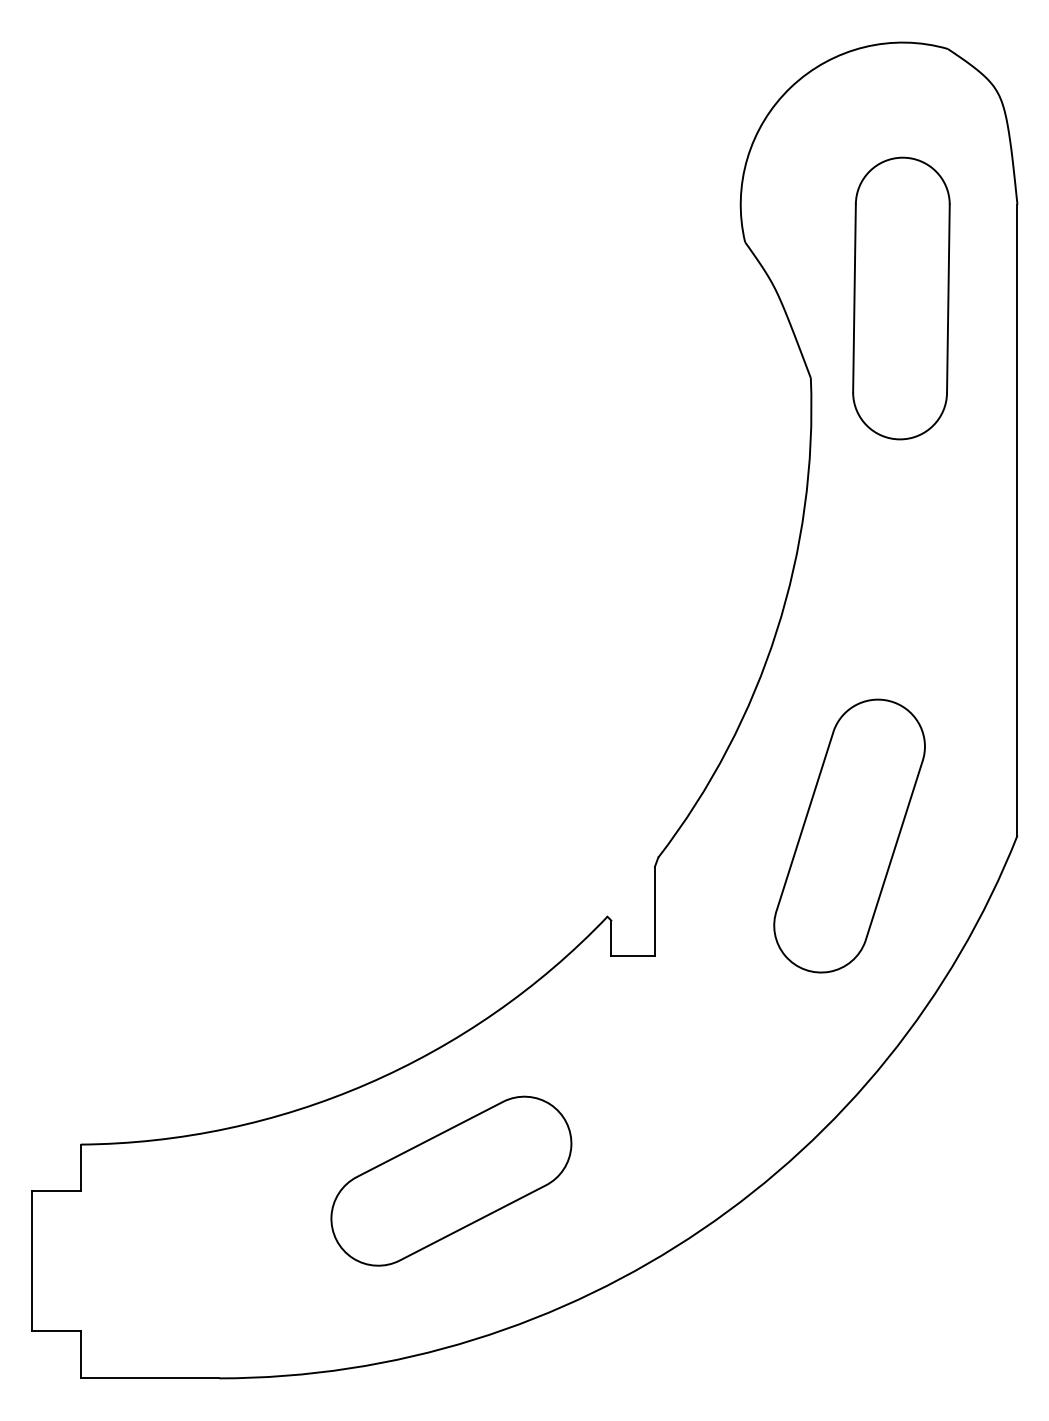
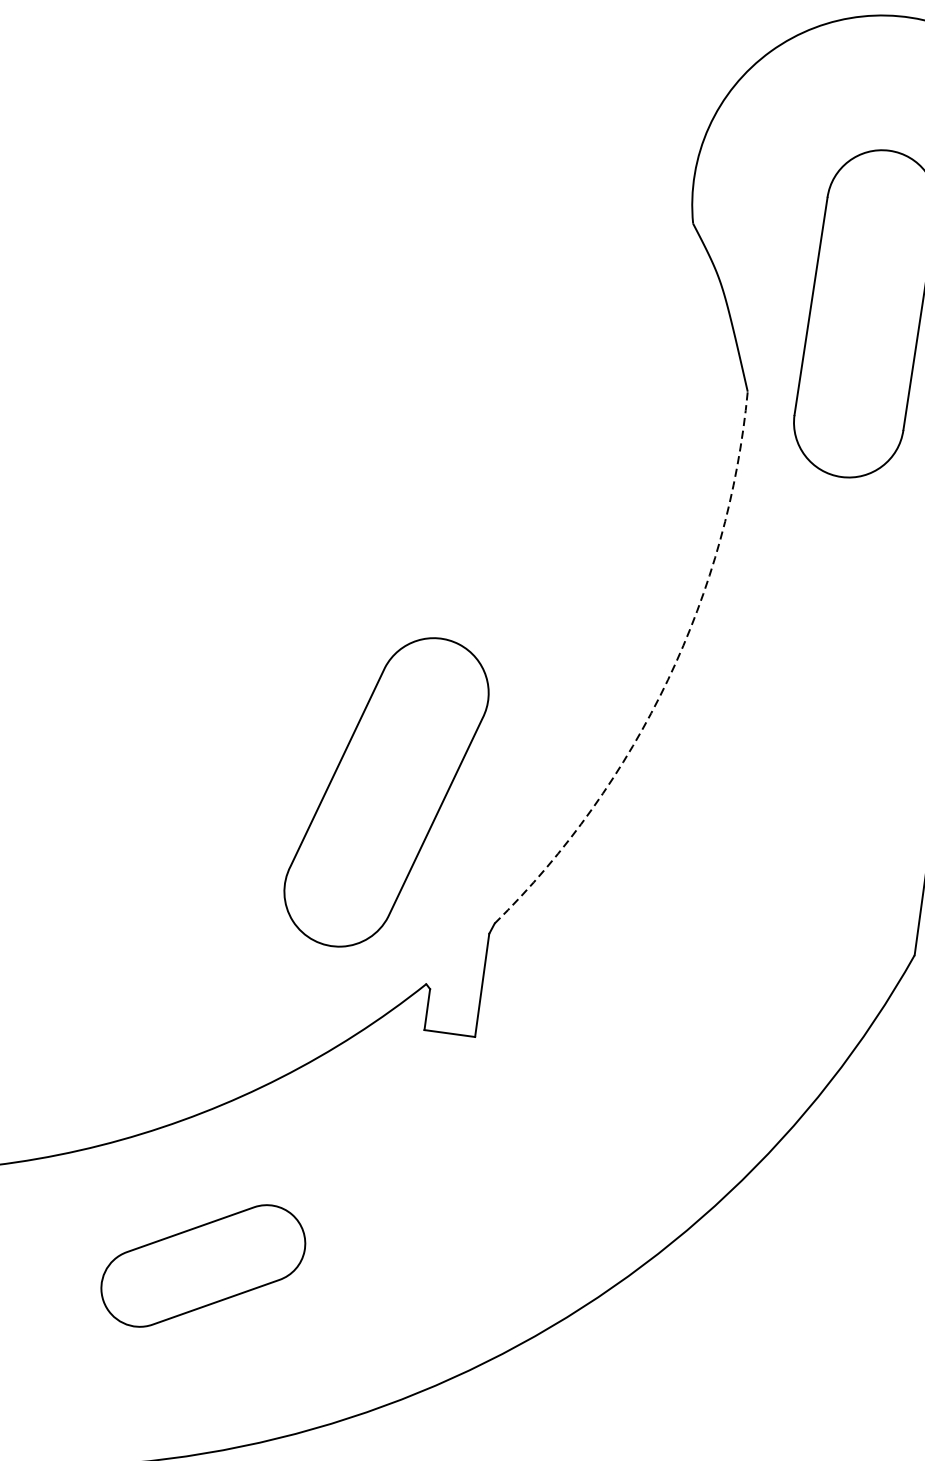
arc: (776, 631) -> (667, 680), solid -> dashed
part: (849, 835) -> (386, 791), moved
part: (451, 1180) -> (203, 1265), size x0.7

